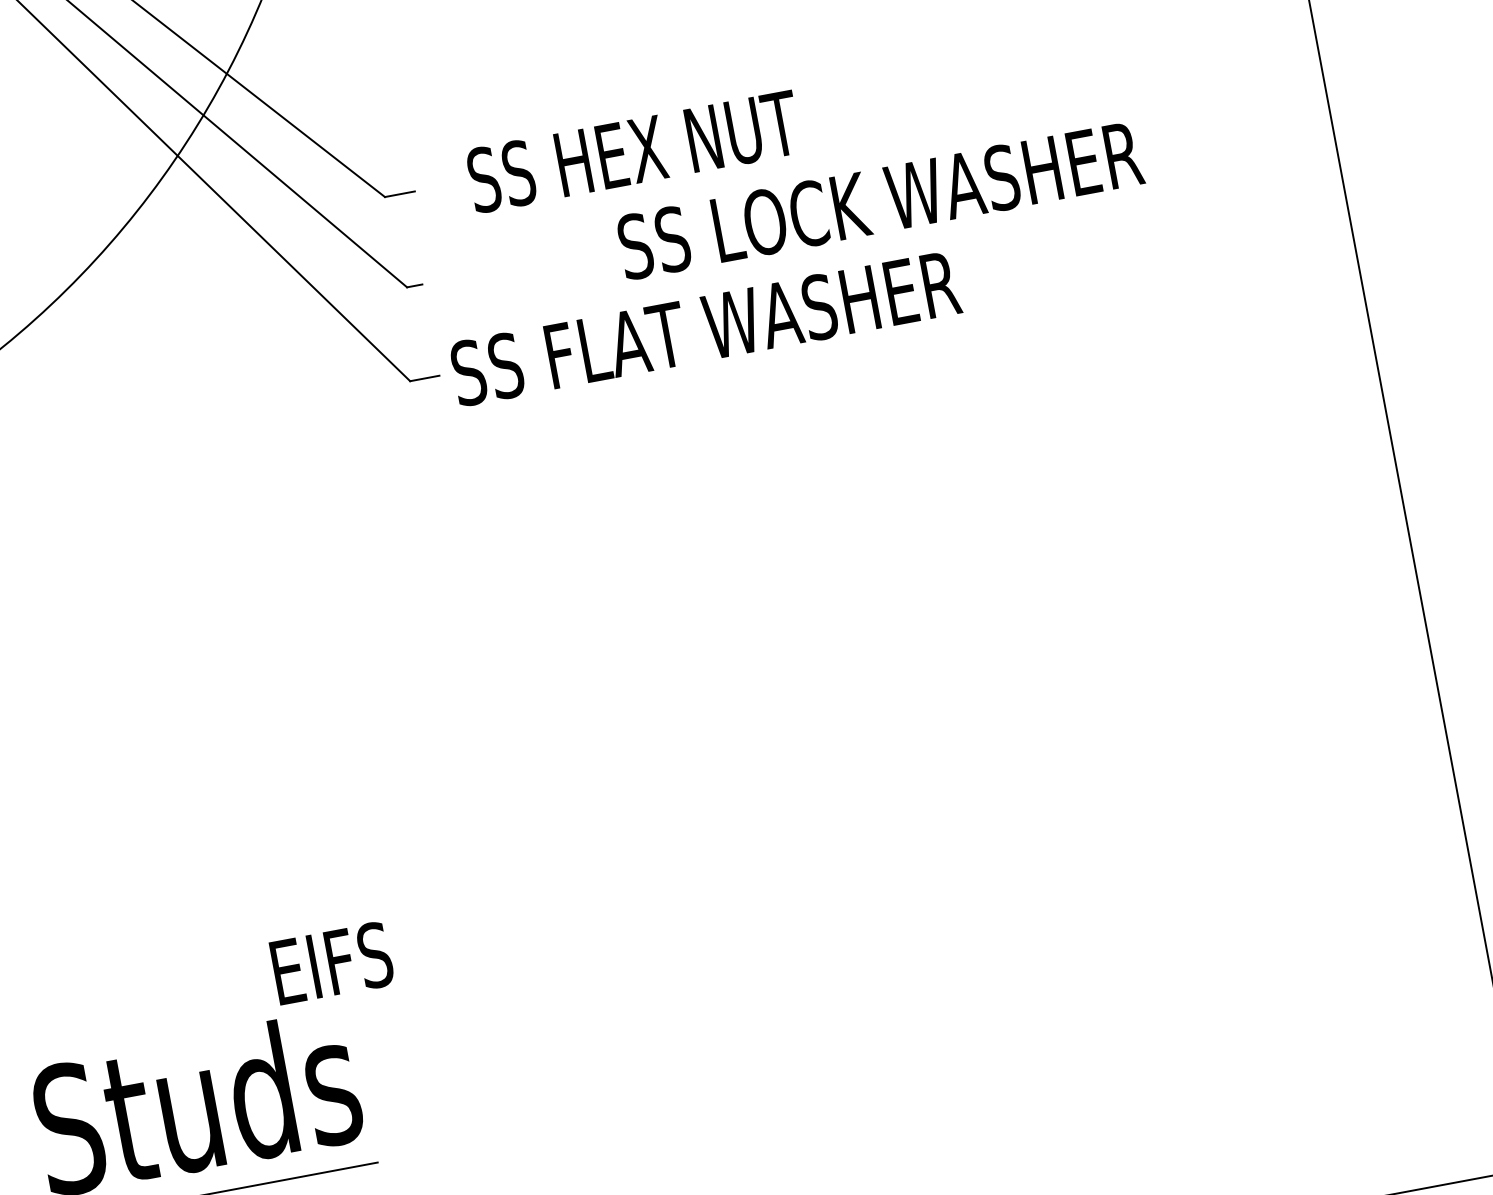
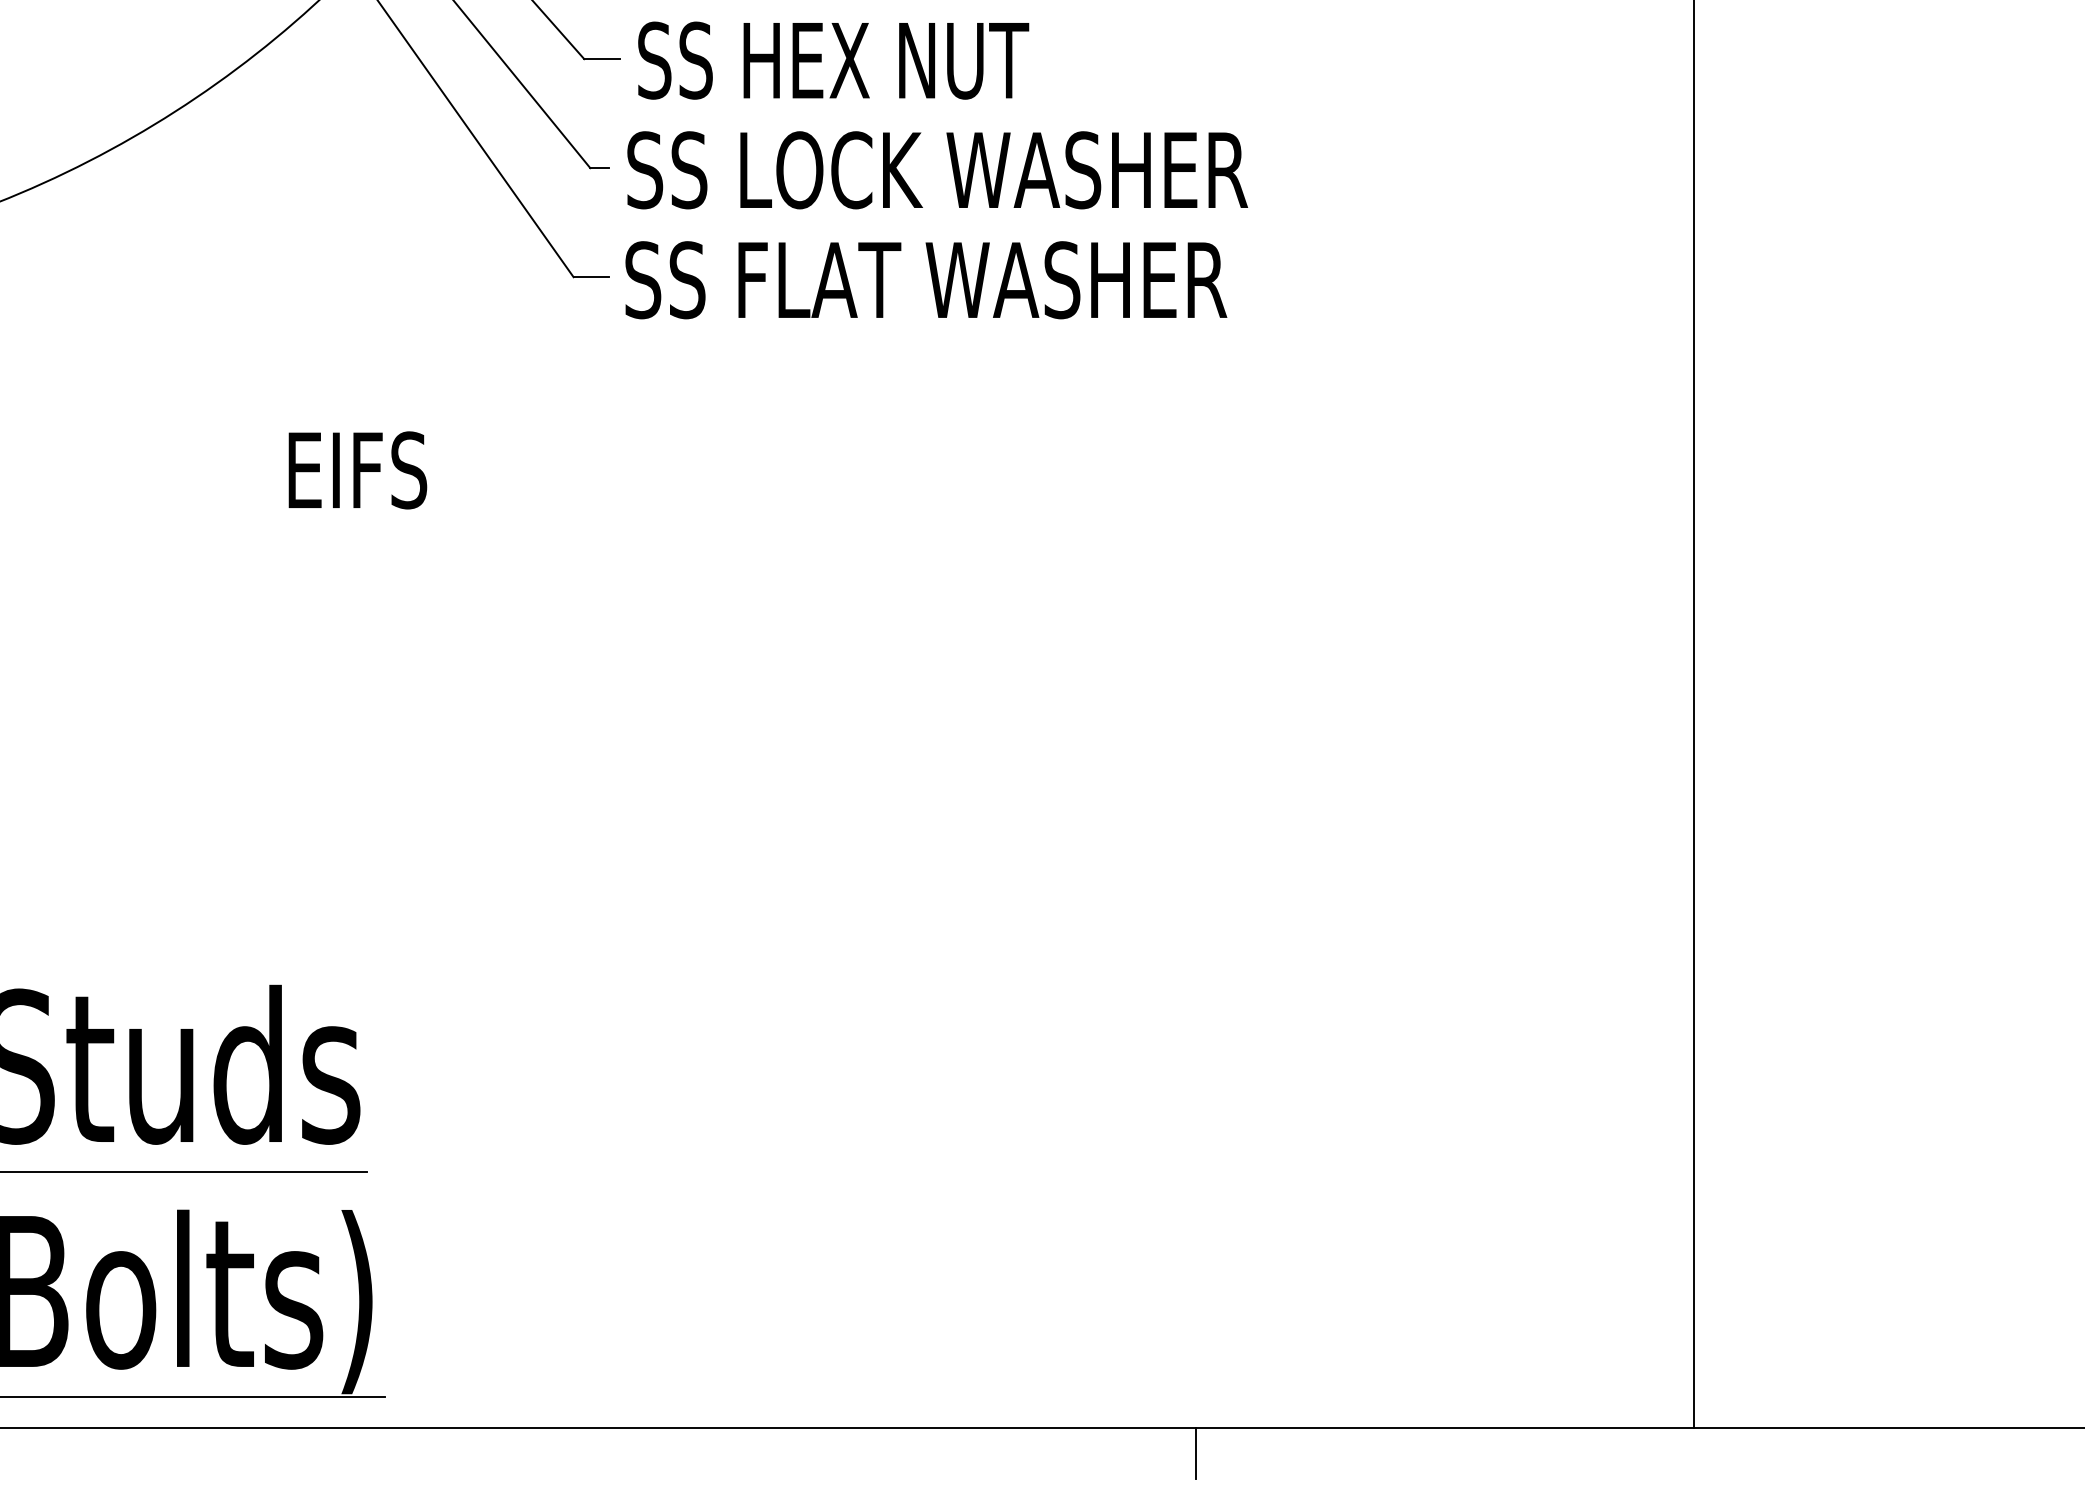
text: (633, 151) -> (833, 60), moved
text: (880, 200) -> (937, 170), moved
text: (331, 963) -> (357, 470), moved

